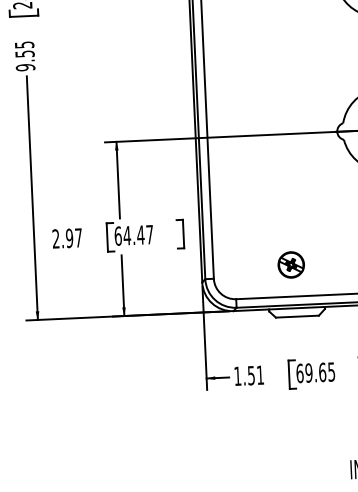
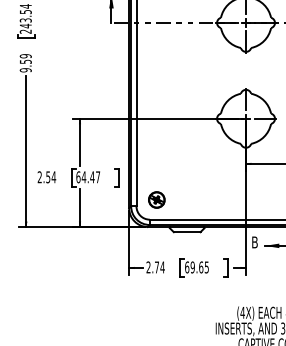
text: (24, 45) -> (25, 56), 9.55 -> 9.59
text: (74, 238) -> (51, 177), 2.97 -> 2.54
part: (290, 264) -> (156, 199), moved
text: (248, 375) -> (155, 267), 1.51 -> 2.74

